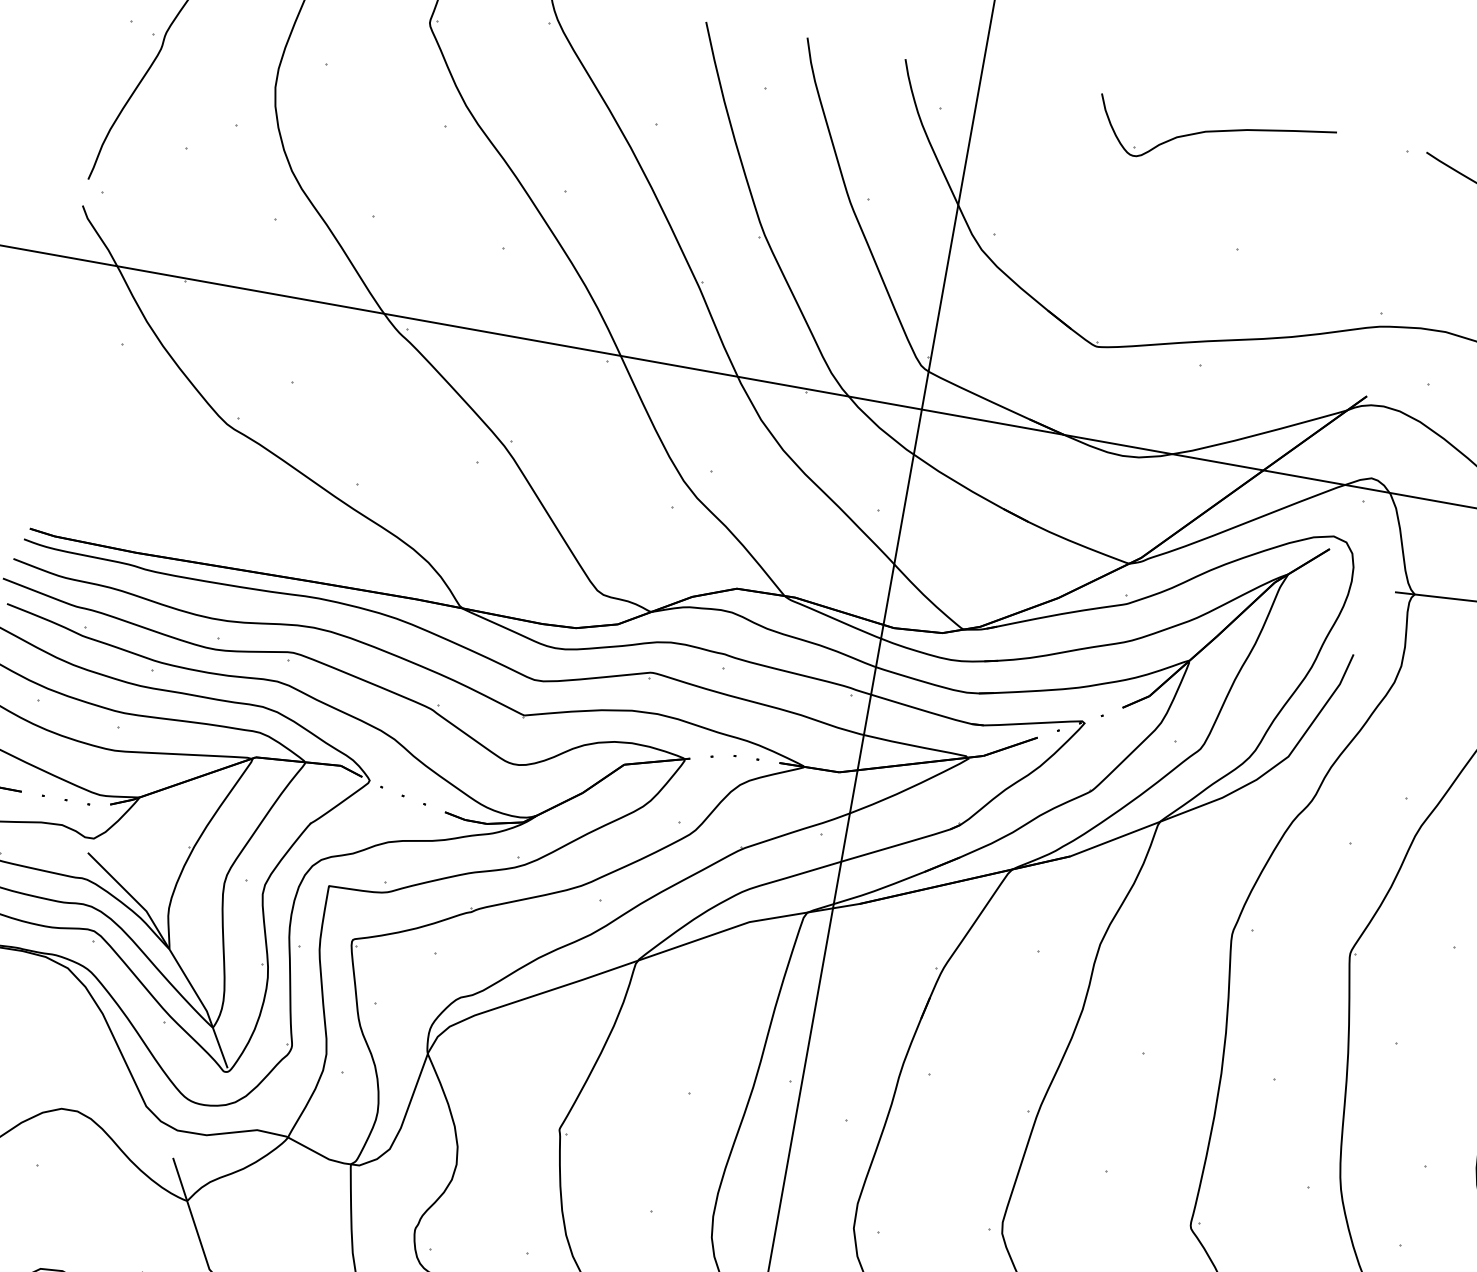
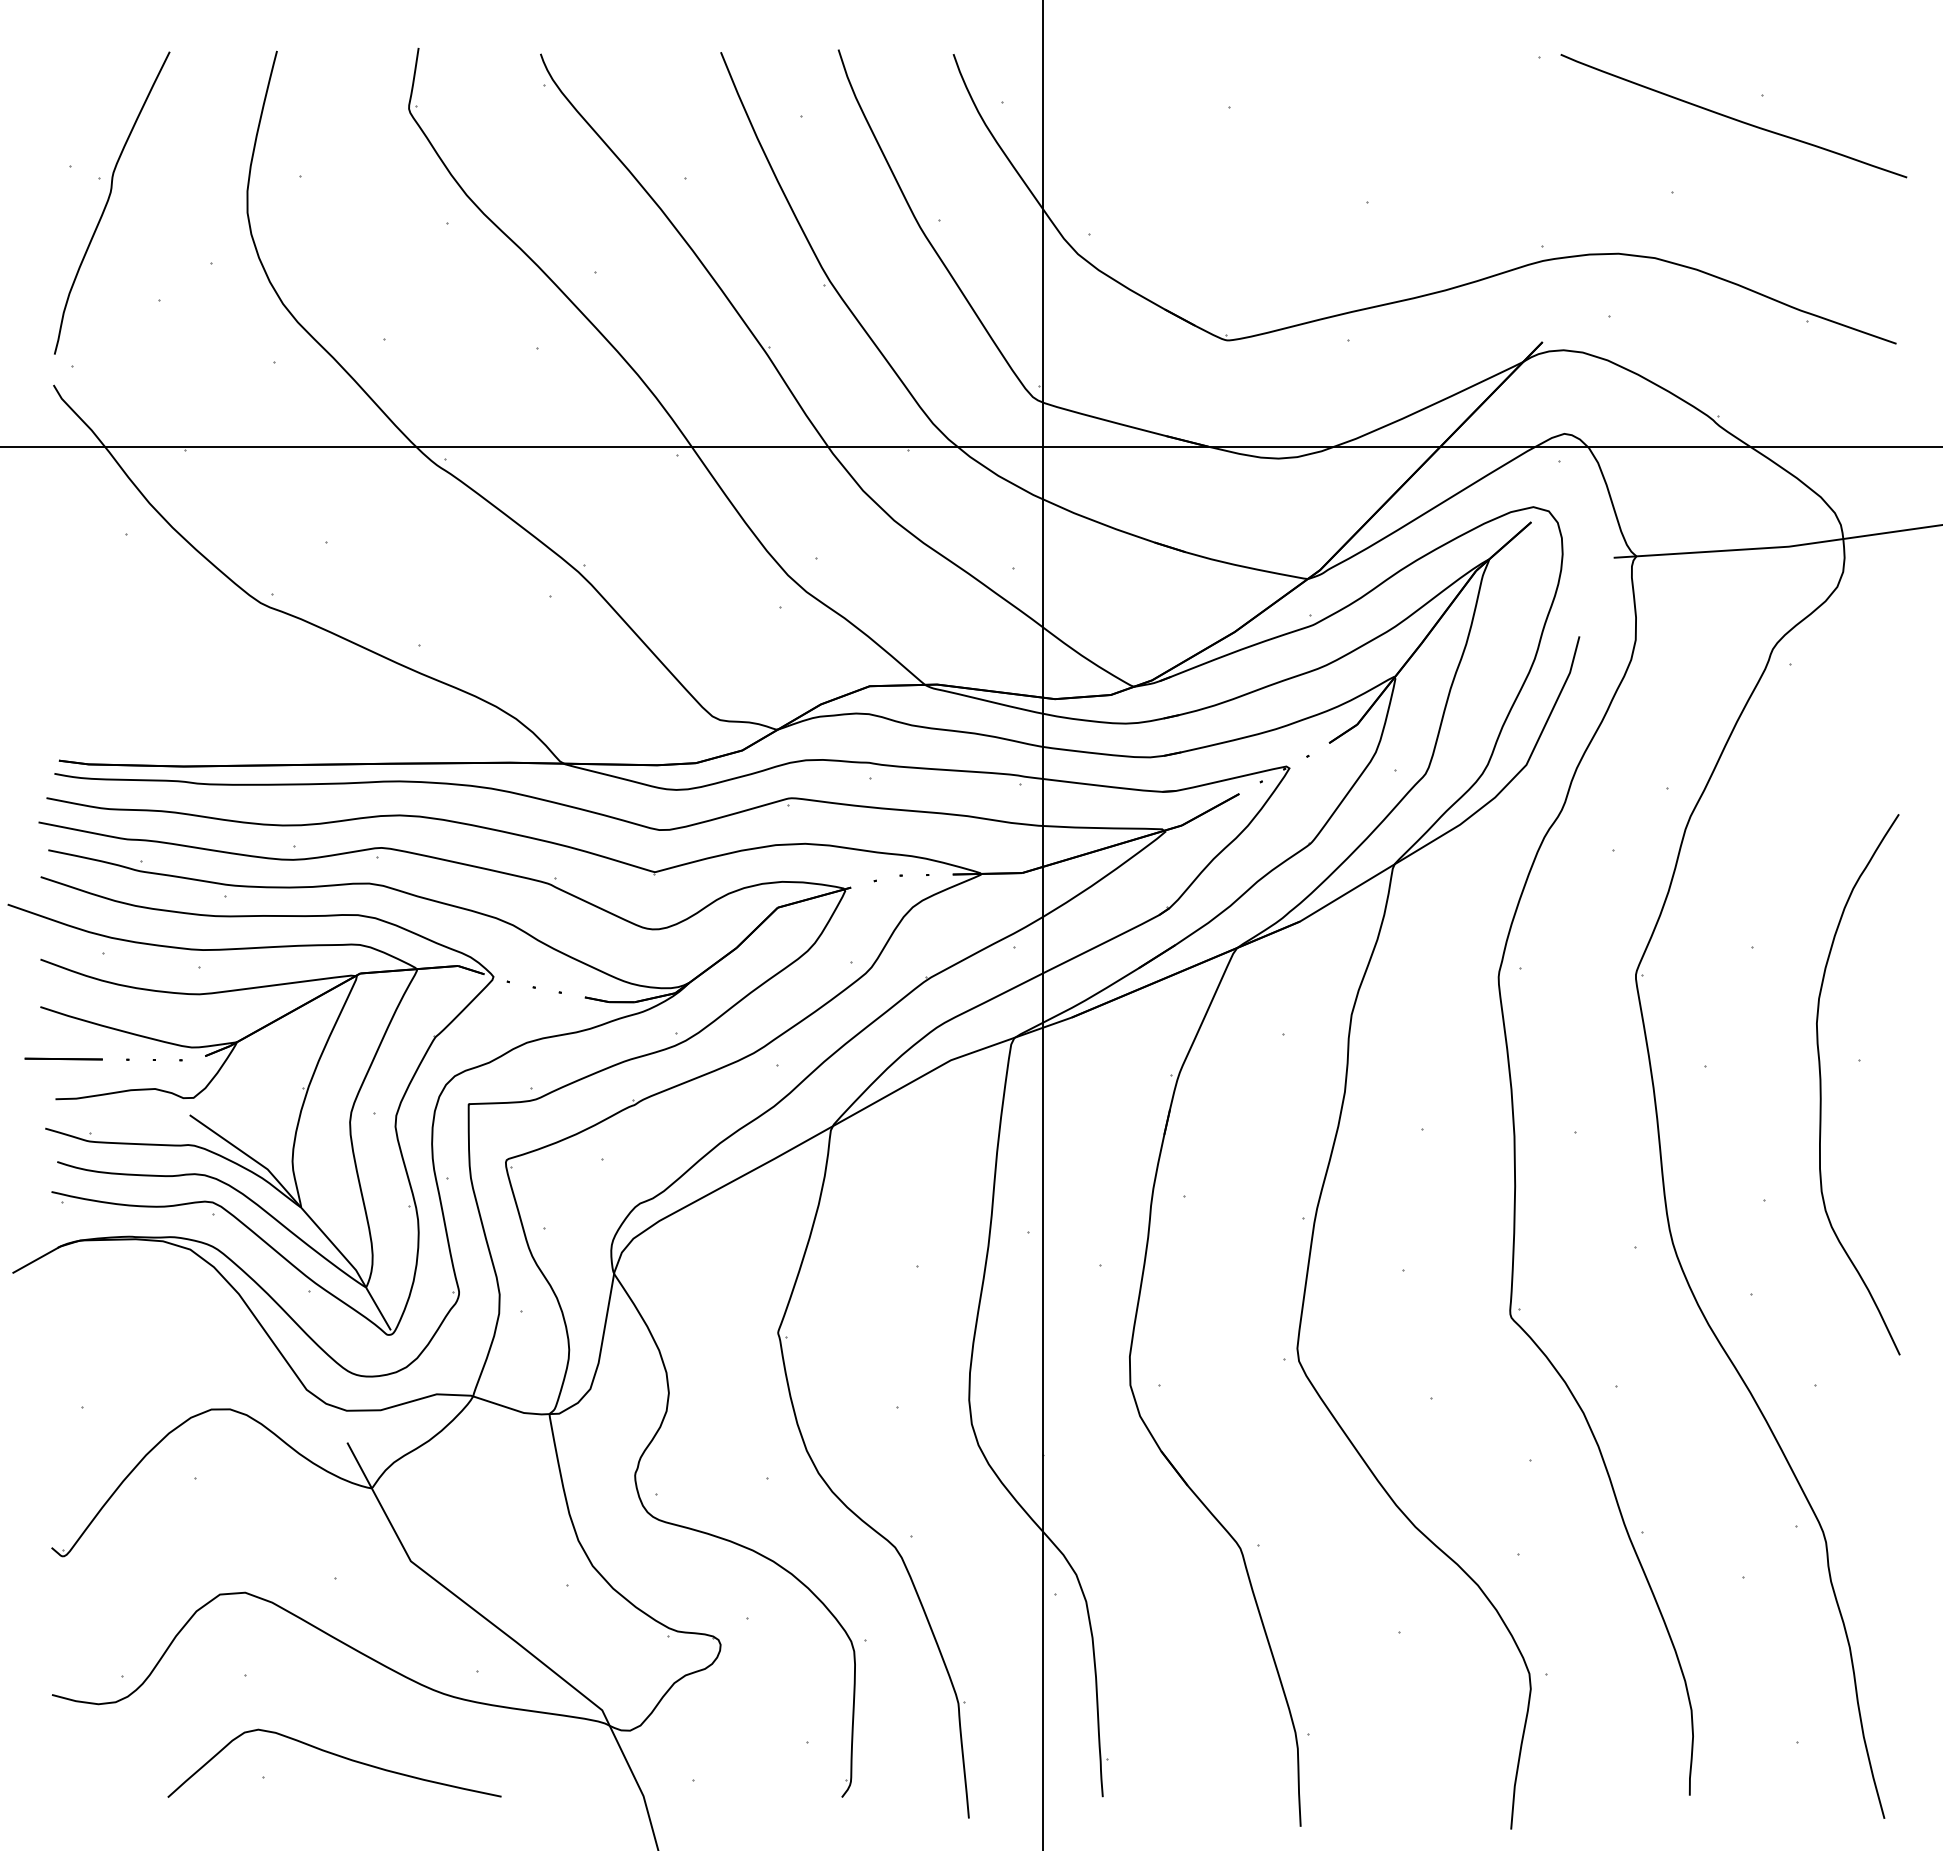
curve: (1215, 132) -> (1318, 74), removed

